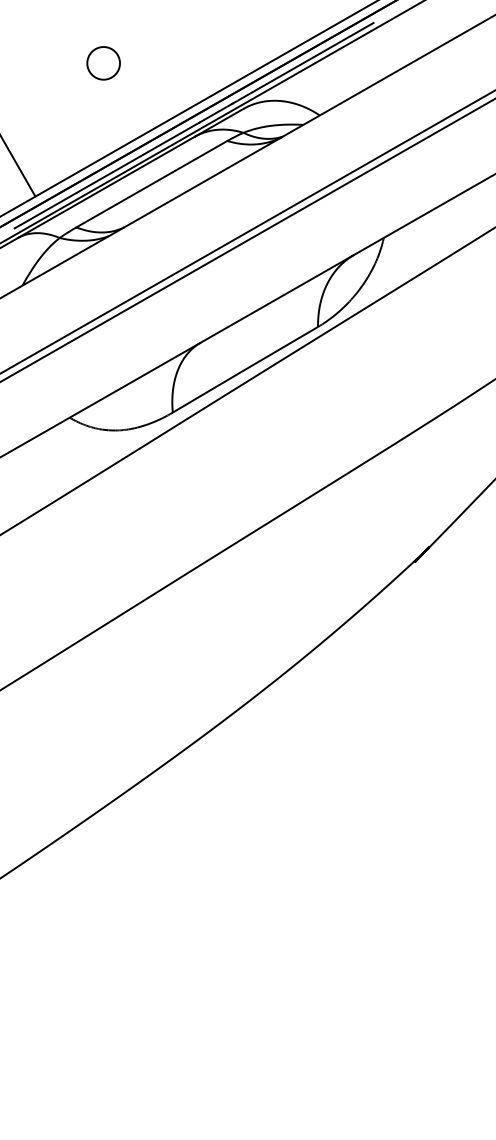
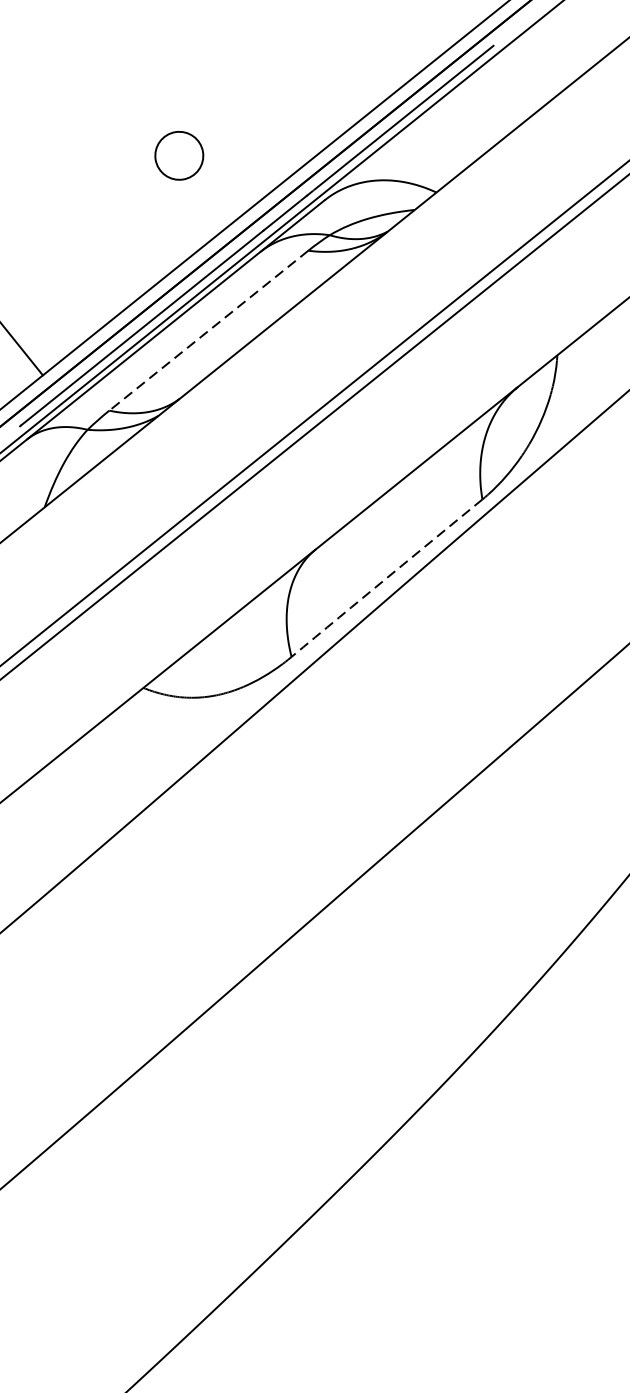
circle: (103, 63) -> (179, 156), moved
line: (151, 184) -> (208, 331), solid -> dashed
arc: (245, 369) -> (387, 577), solid -> dashed

